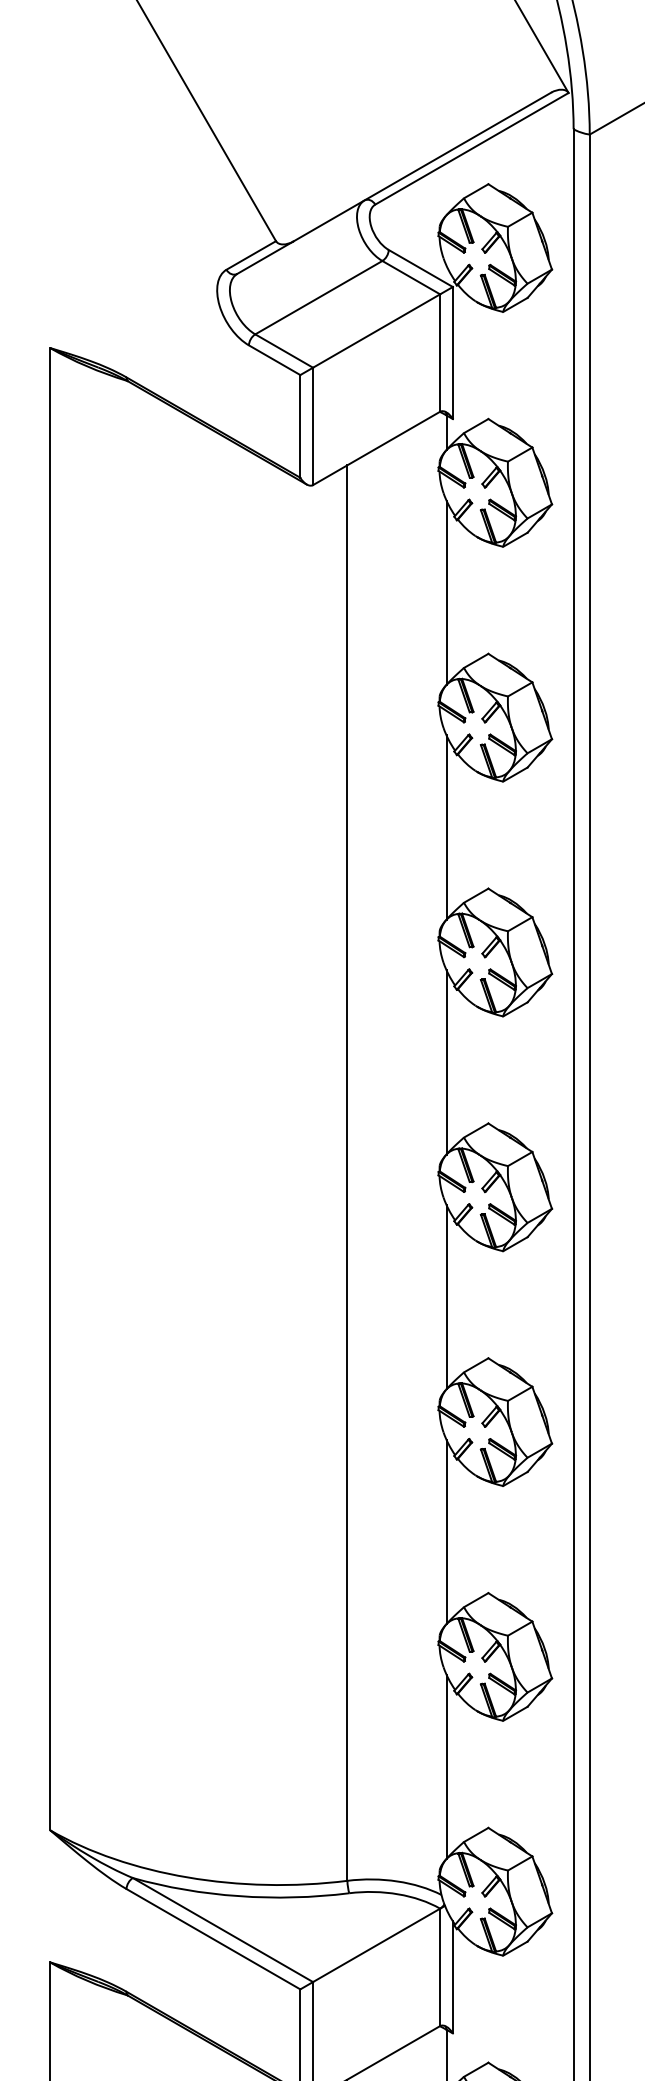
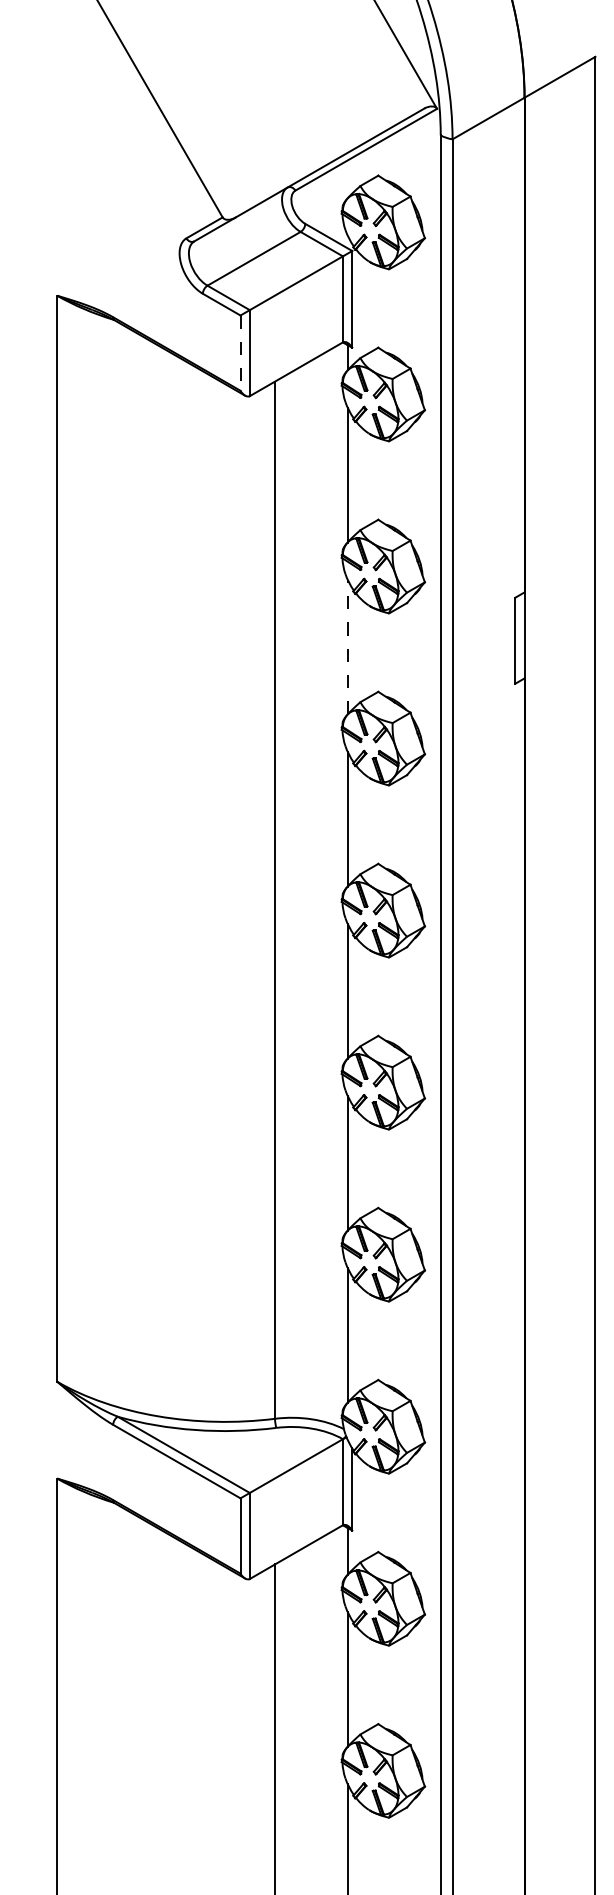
line: (300, 426) -> (240, 353), solid -> dashed
line: (446, 828) -> (347, 647), solid -> dashed

